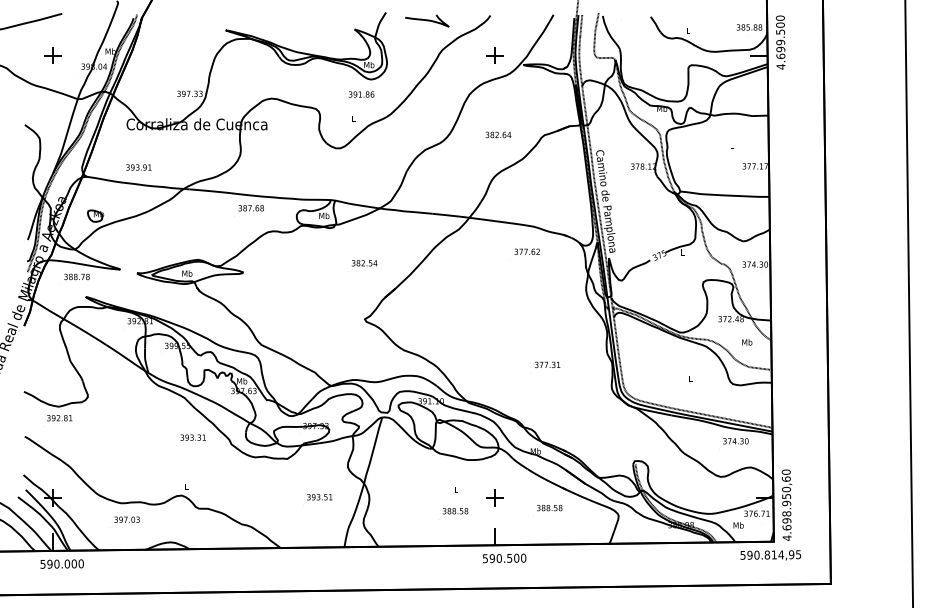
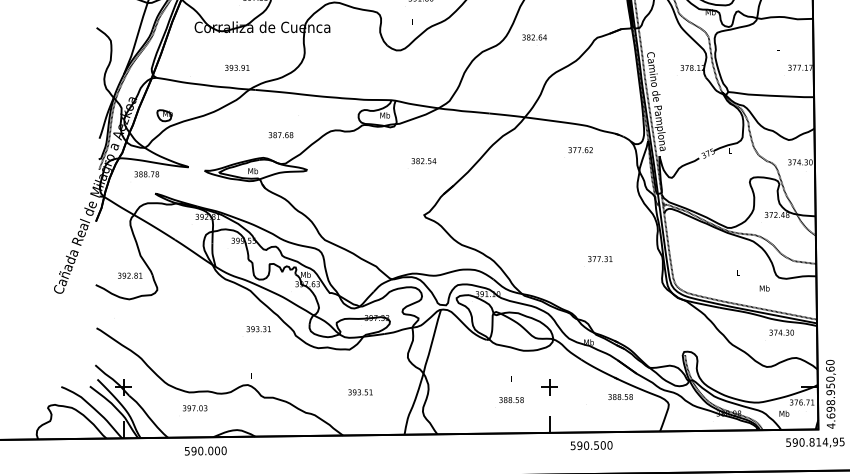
text: (498, 134) -> (534, 37), moved
text: (138, 167) -> (236, 67), moved
text: (250, 208) -> (280, 135), moved
text: (747, 342) -> (764, 288), moved
text: (59, 418) -> (129, 276), moved
text: (319, 497) -> (360, 392), moved
text: (549, 508) -> (620, 397), moved
text: (504, 558) -> (591, 445), moved
text: (61, 563) -> (205, 450), moved

